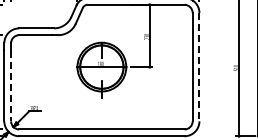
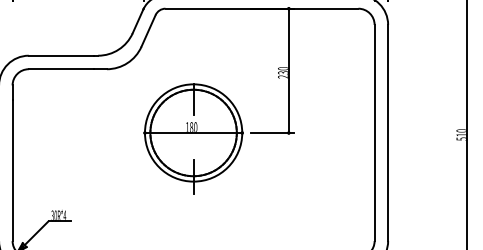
line: (199, 67) -> (388, 133), dashed -> solid
line: (11, 86) -> (13, 171), dashed -> solid

